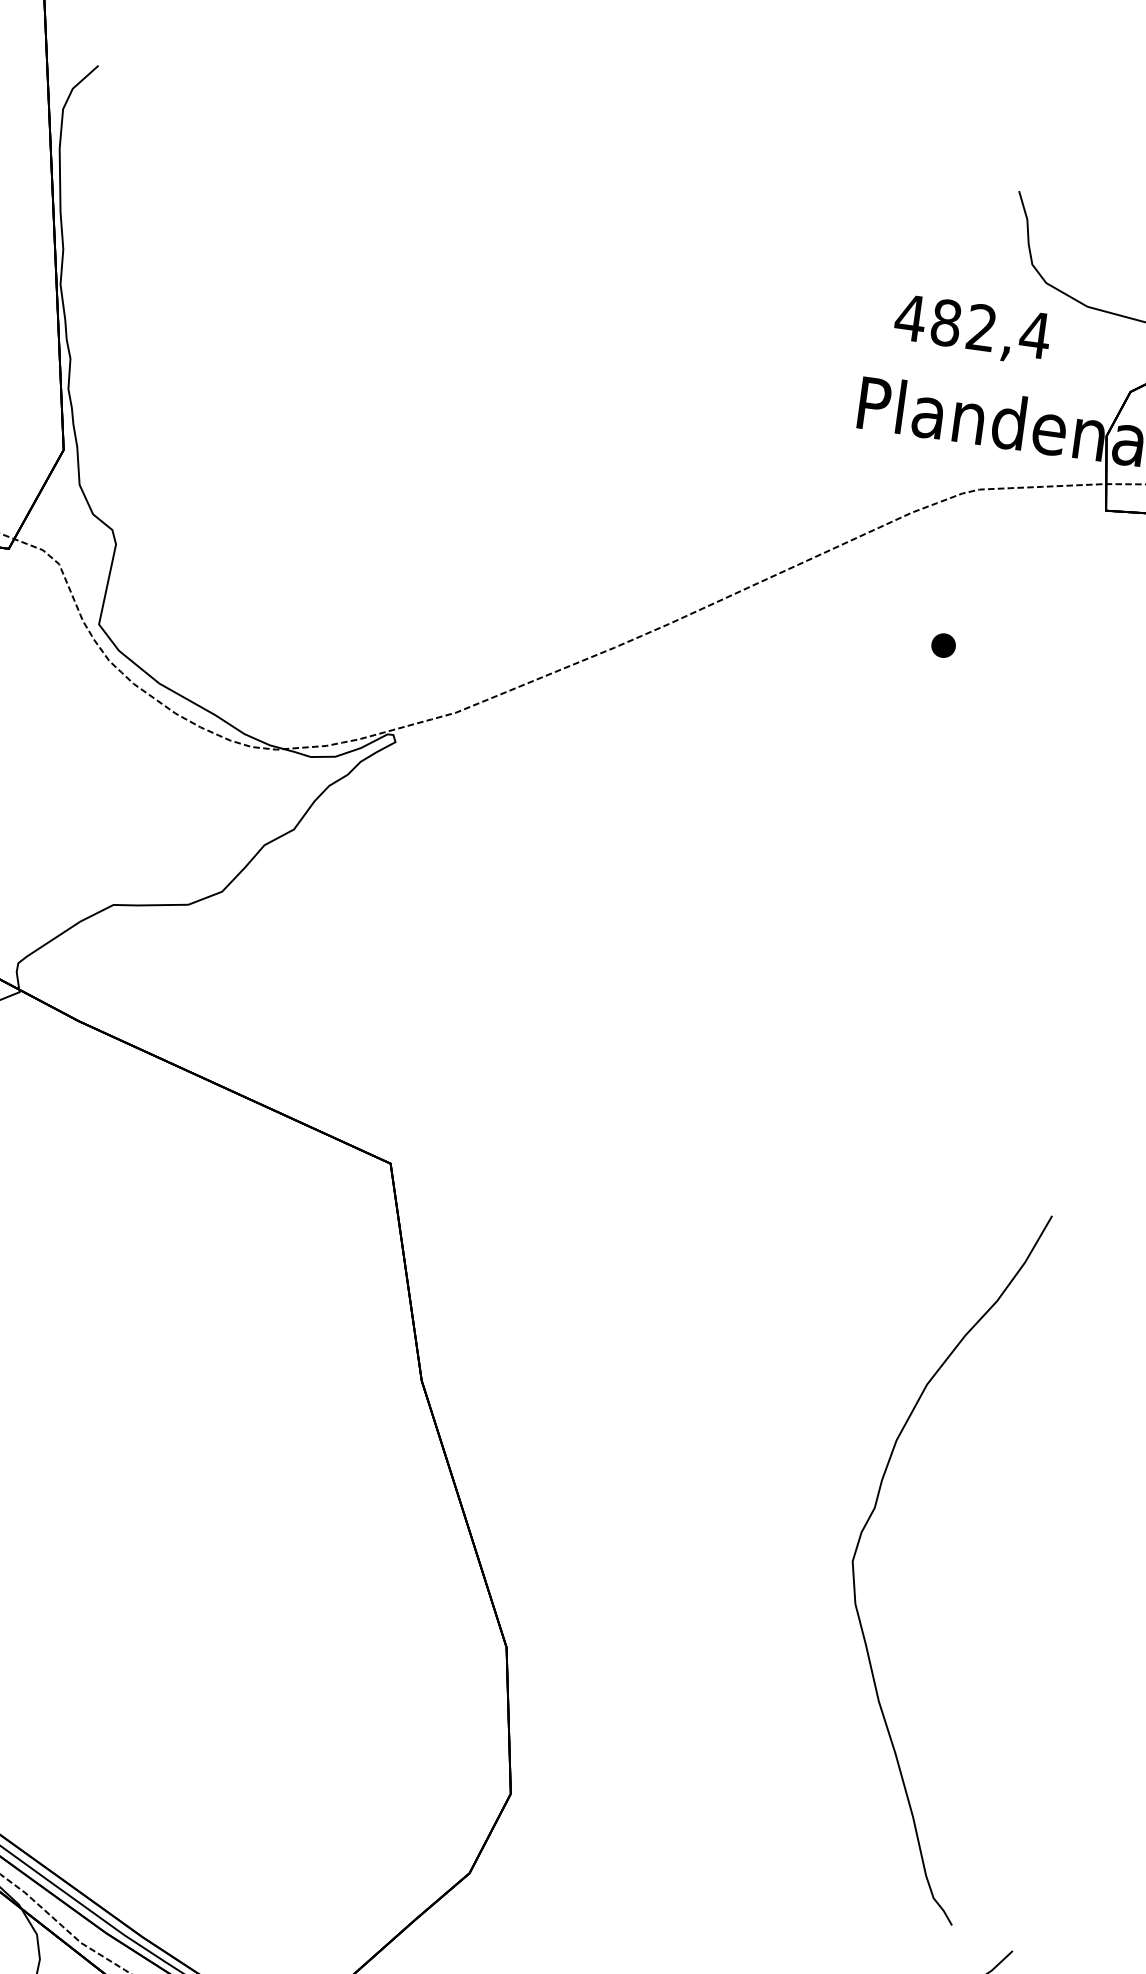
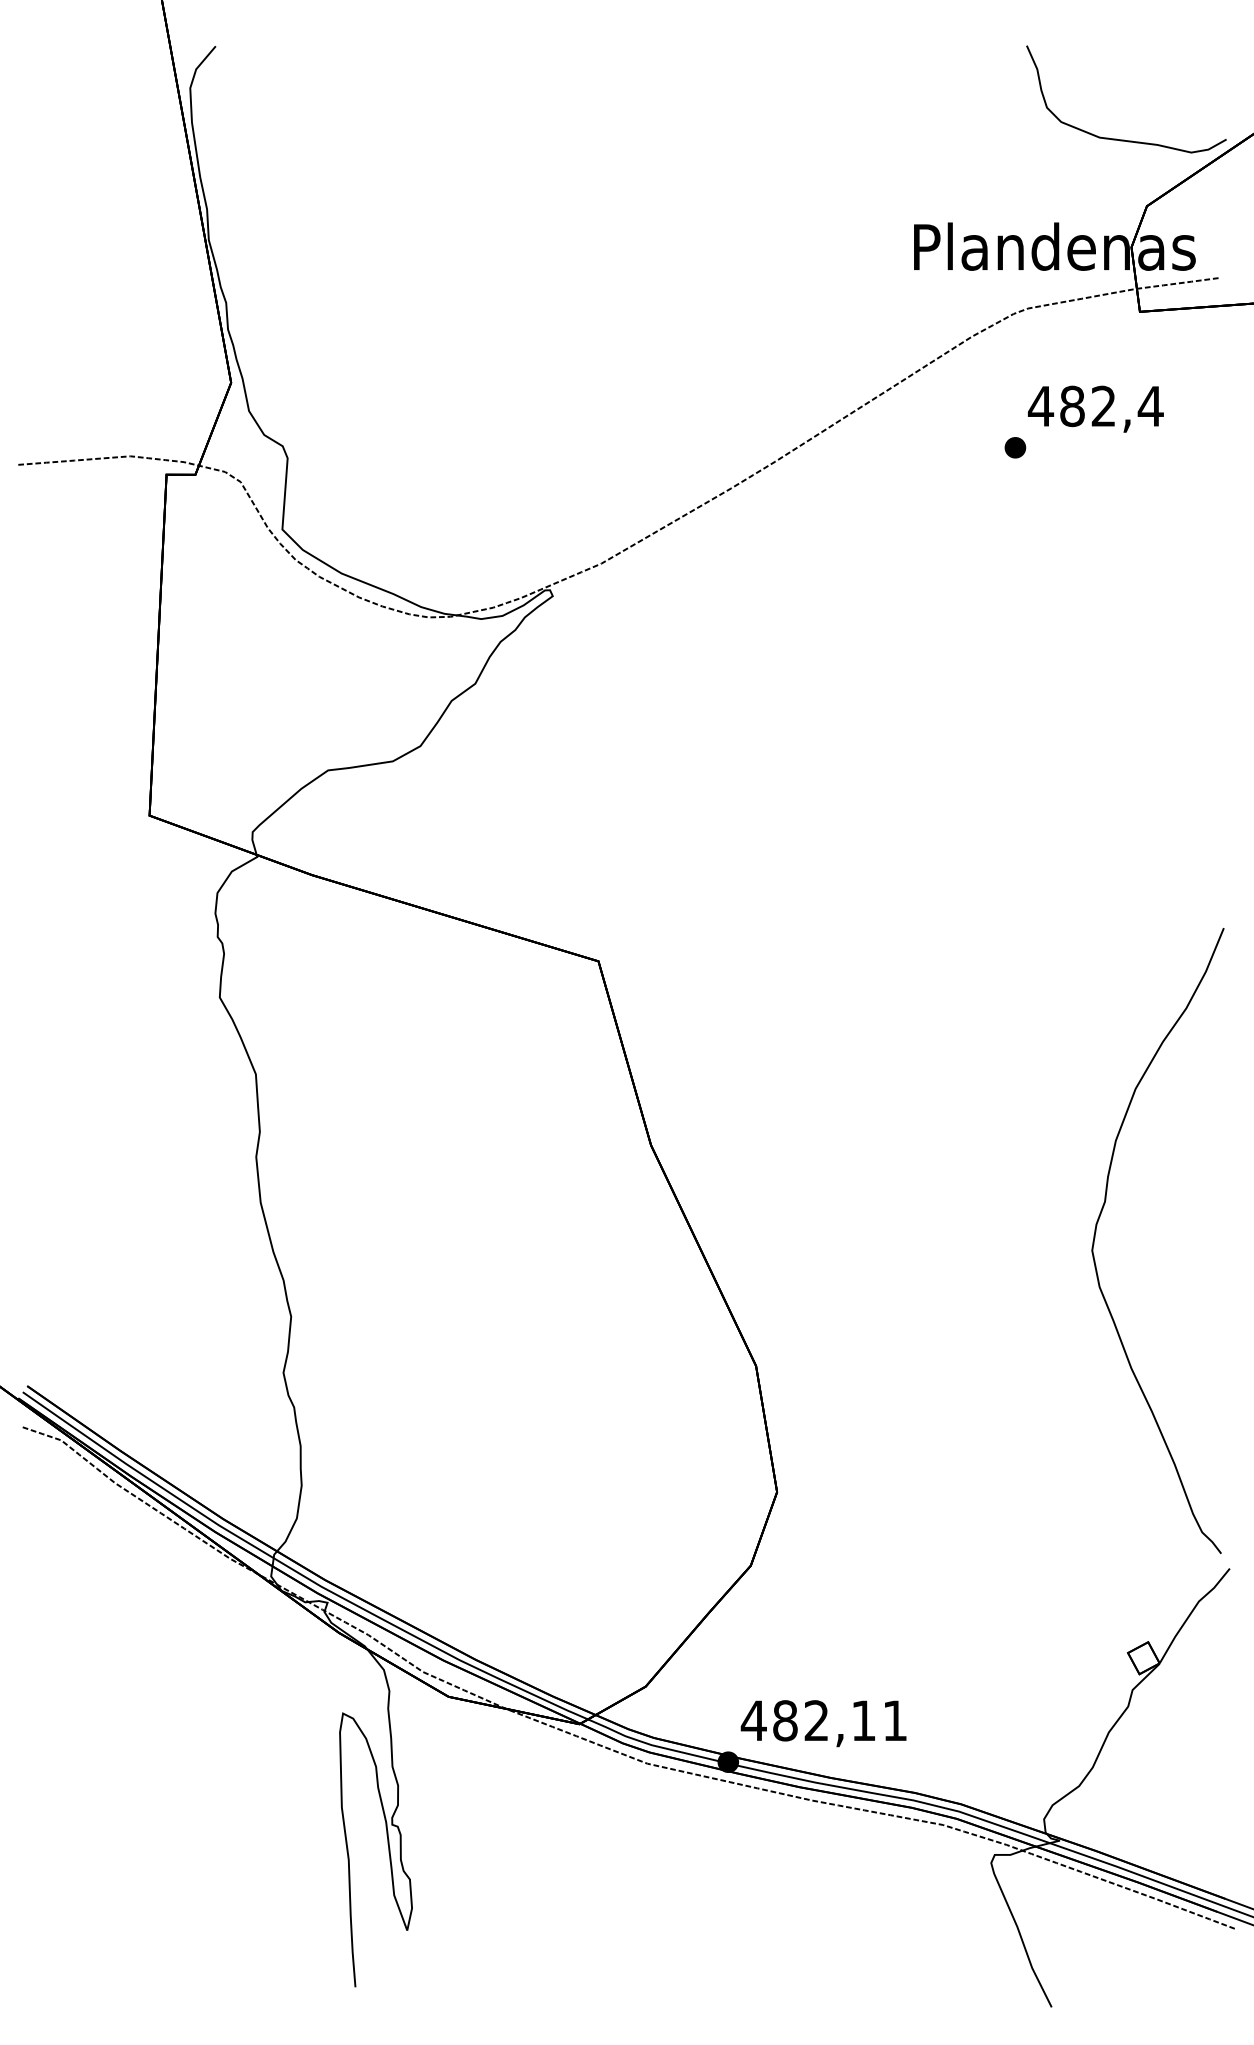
text: (972, 328) -> (1095, 408), moved
curve: (867, 1525) -> (1100, 1217), moved

